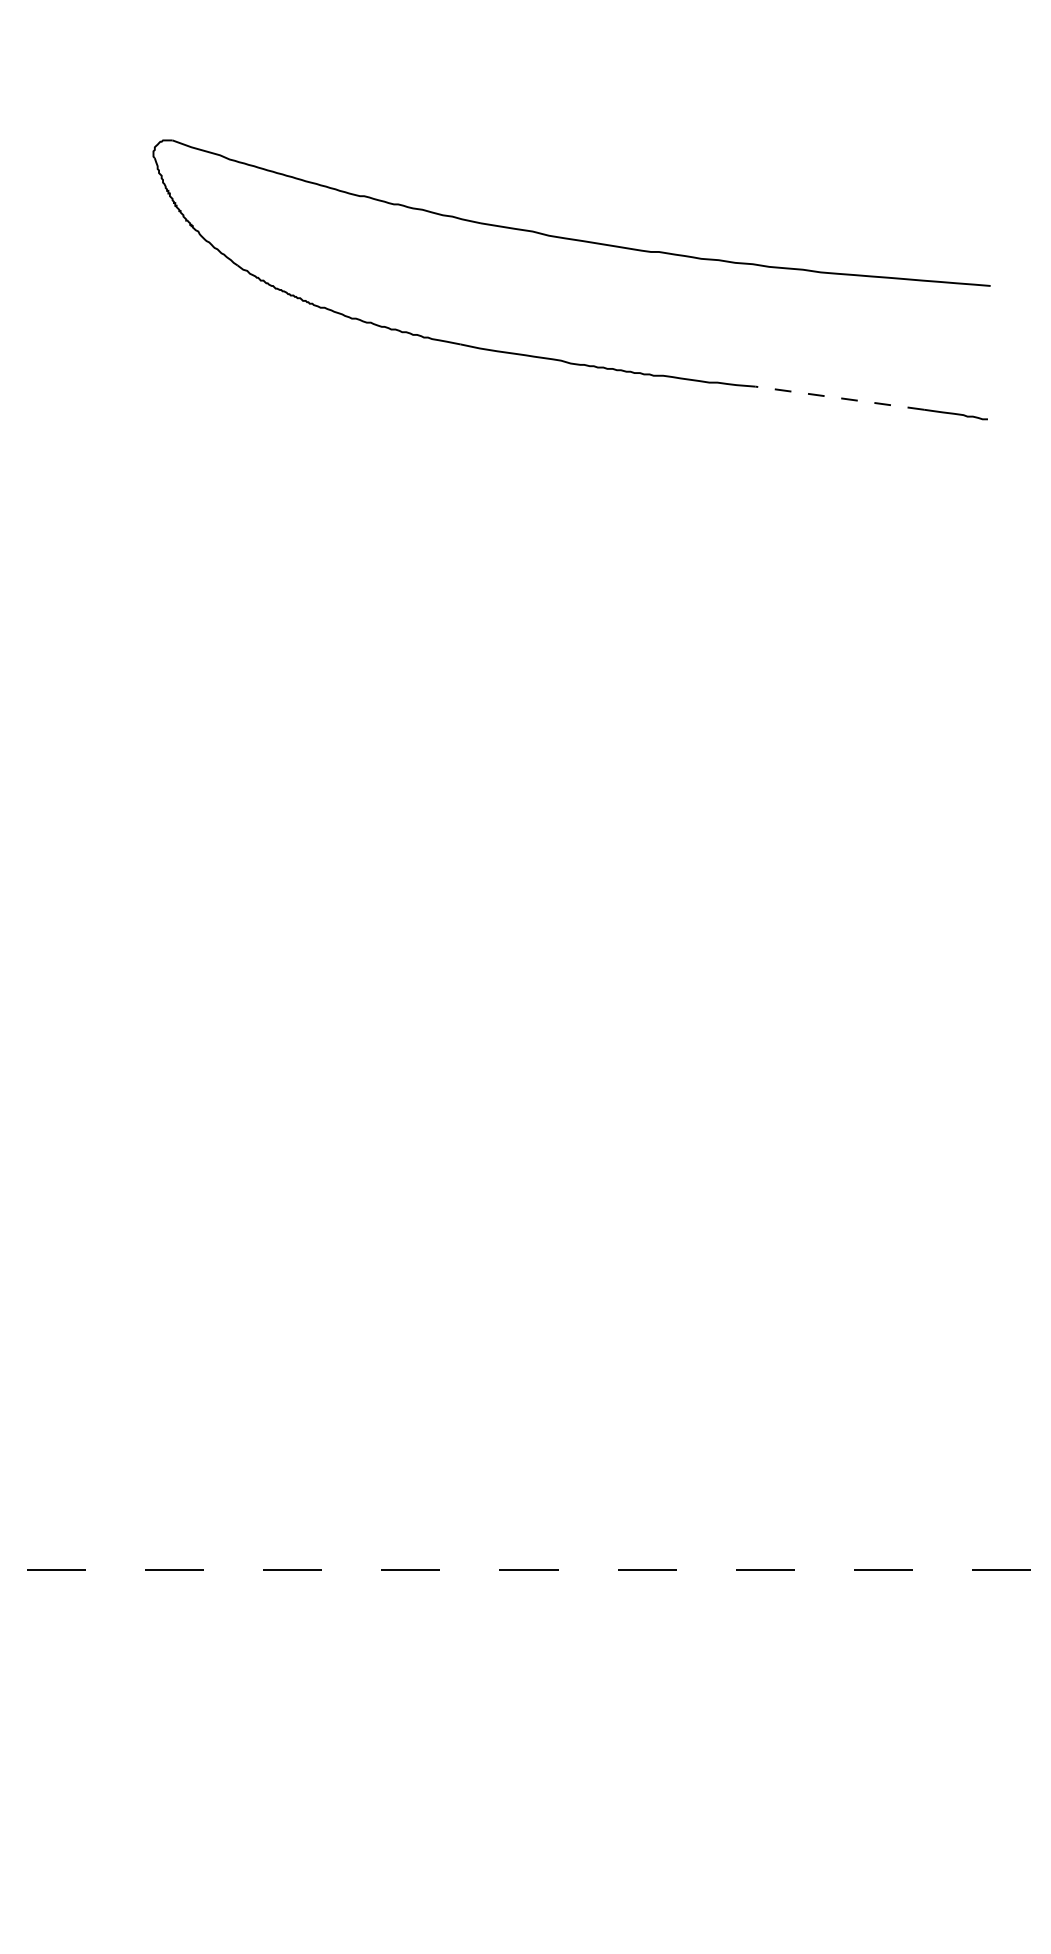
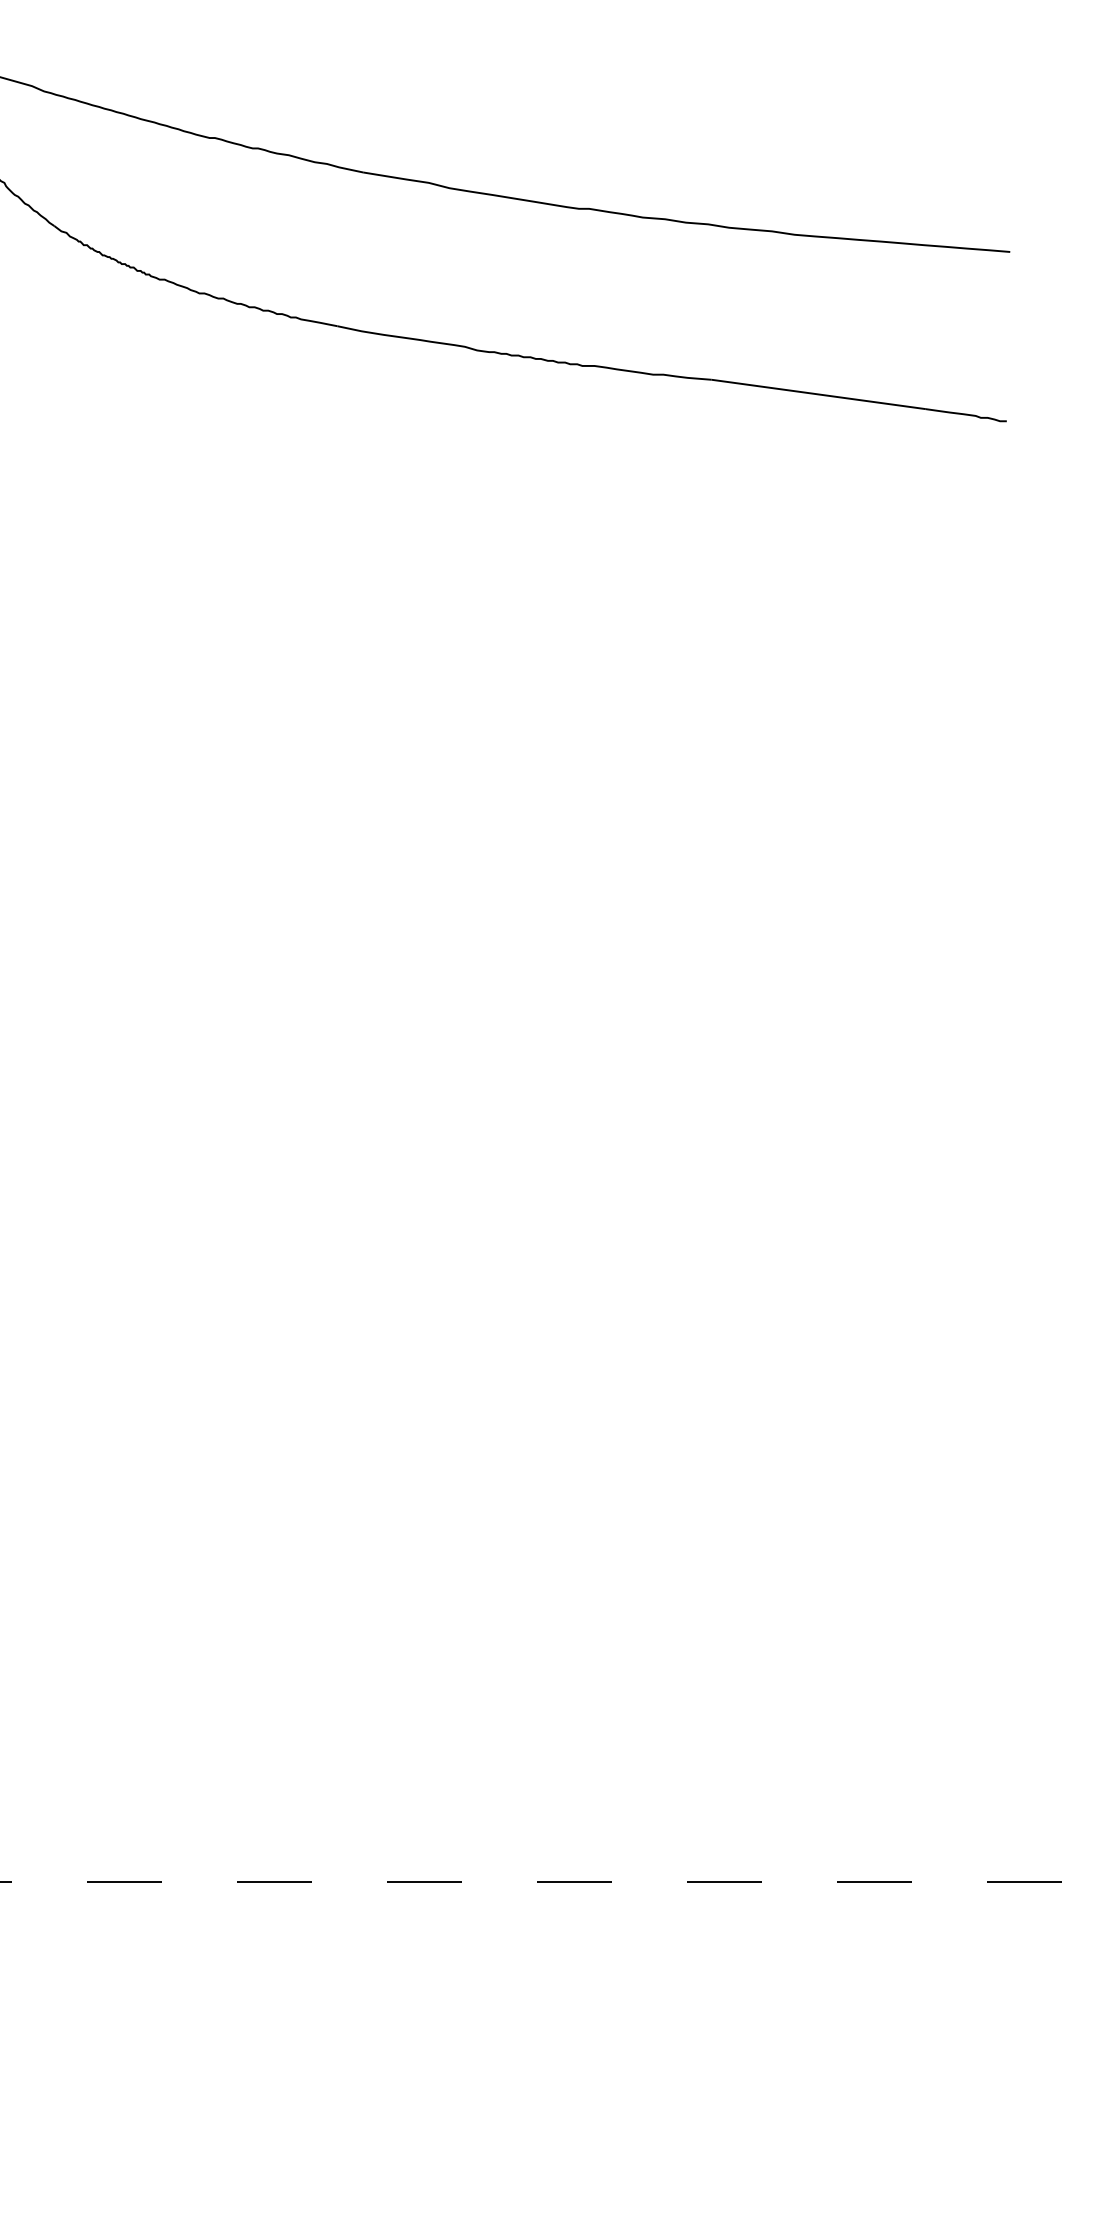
line: (839, 398) -> (818, 394), dashed -> solid

